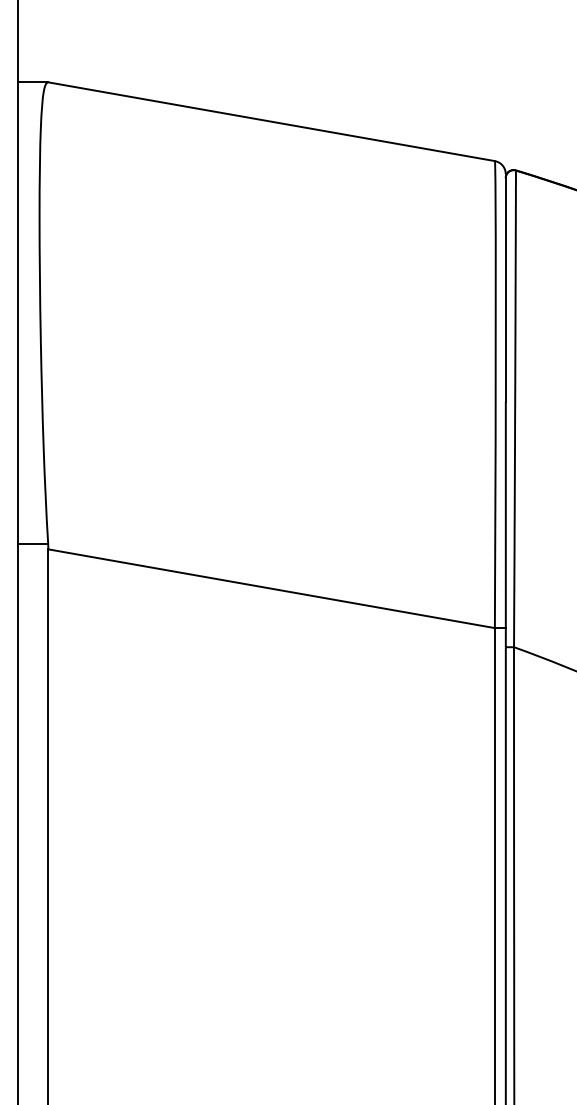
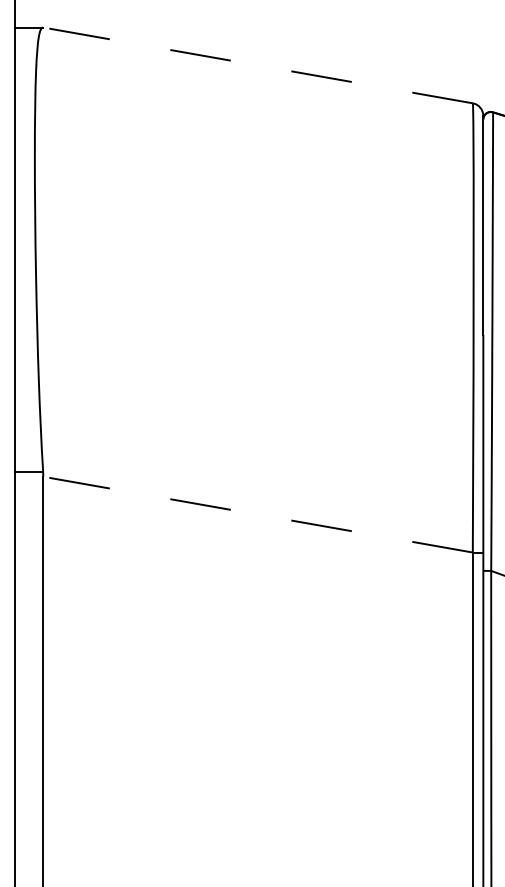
line: (271, 121) -> (257, 65), solid -> dashed
line: (271, 588) -> (257, 514), solid -> dashed

